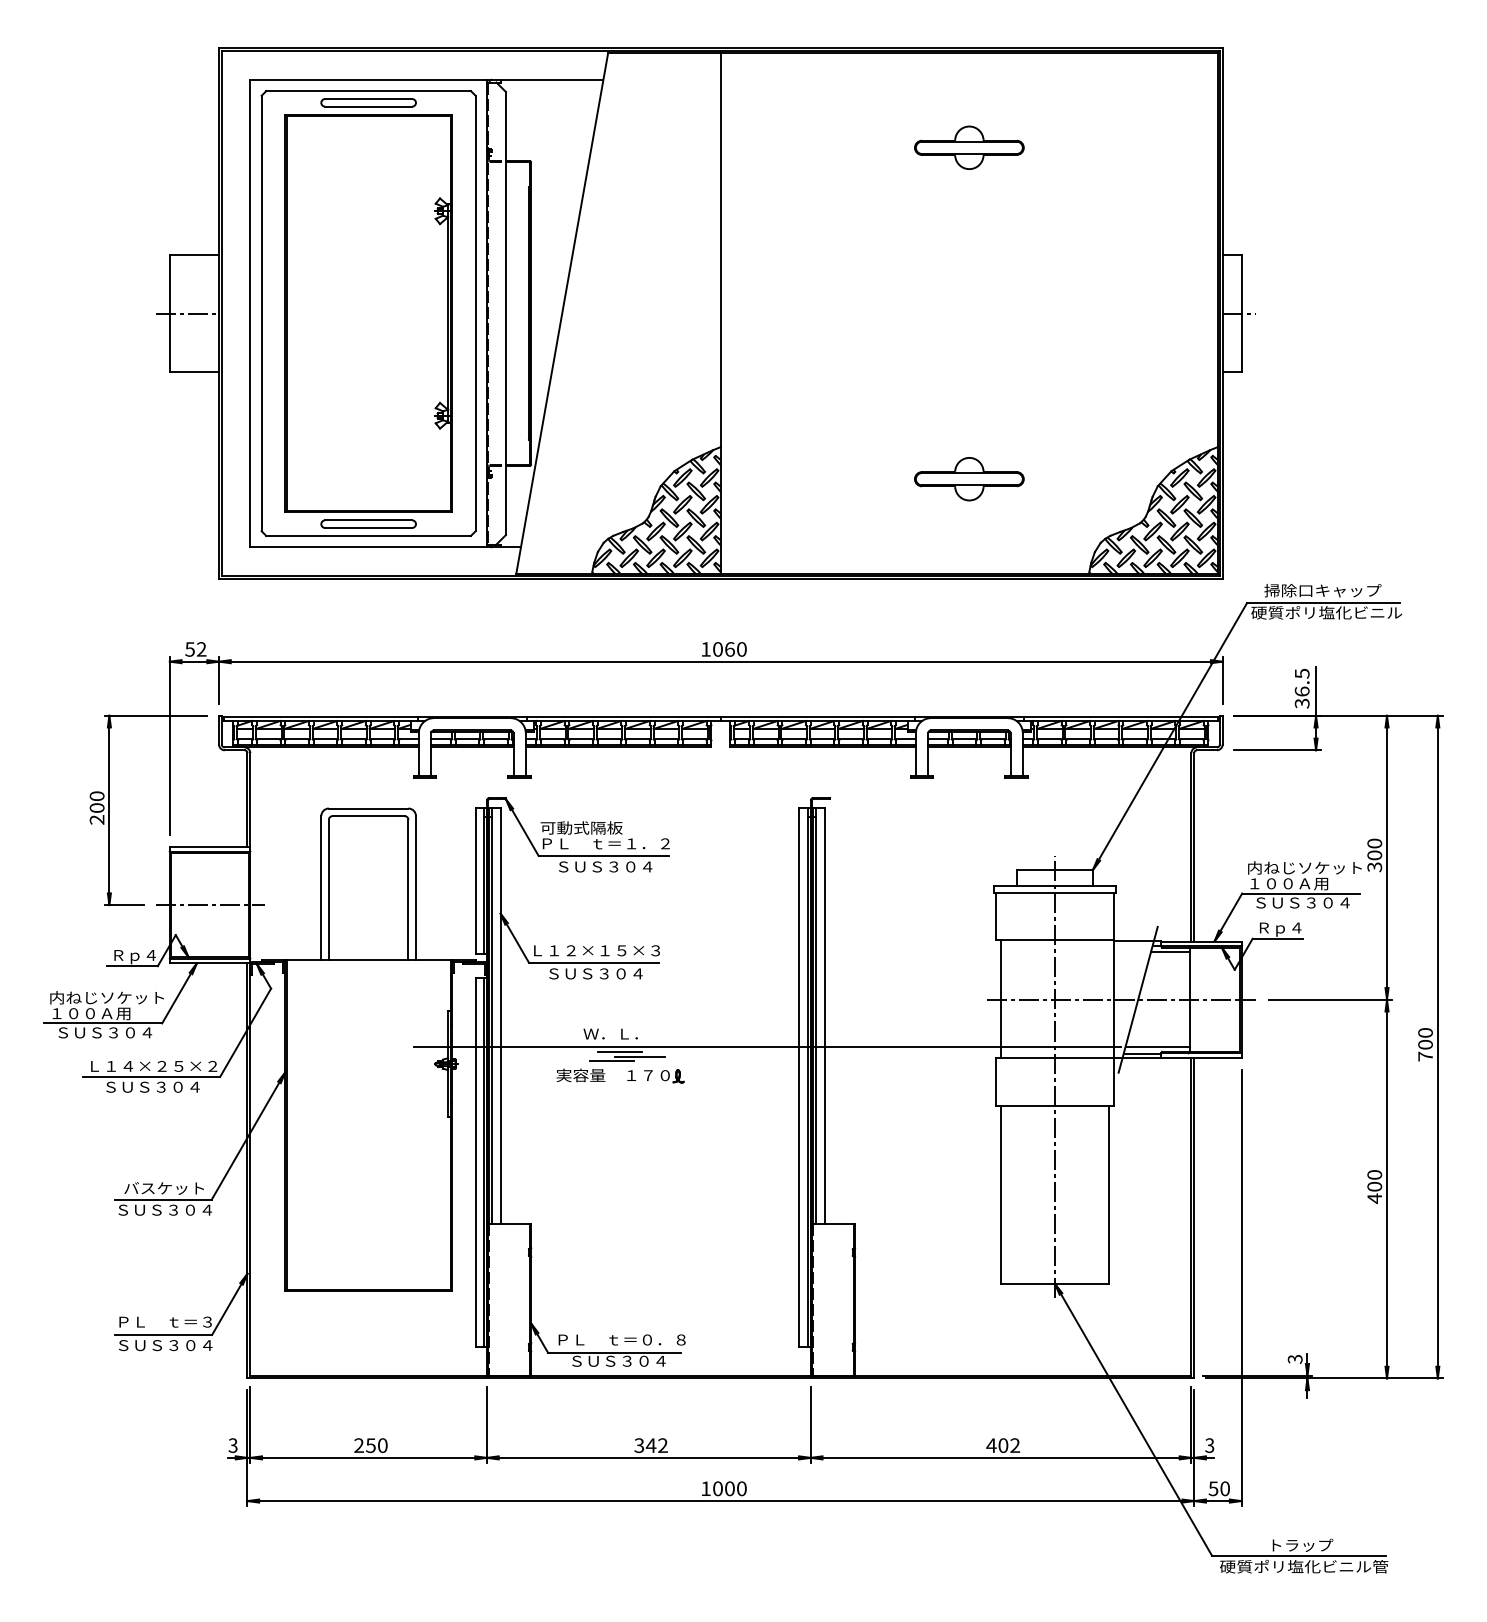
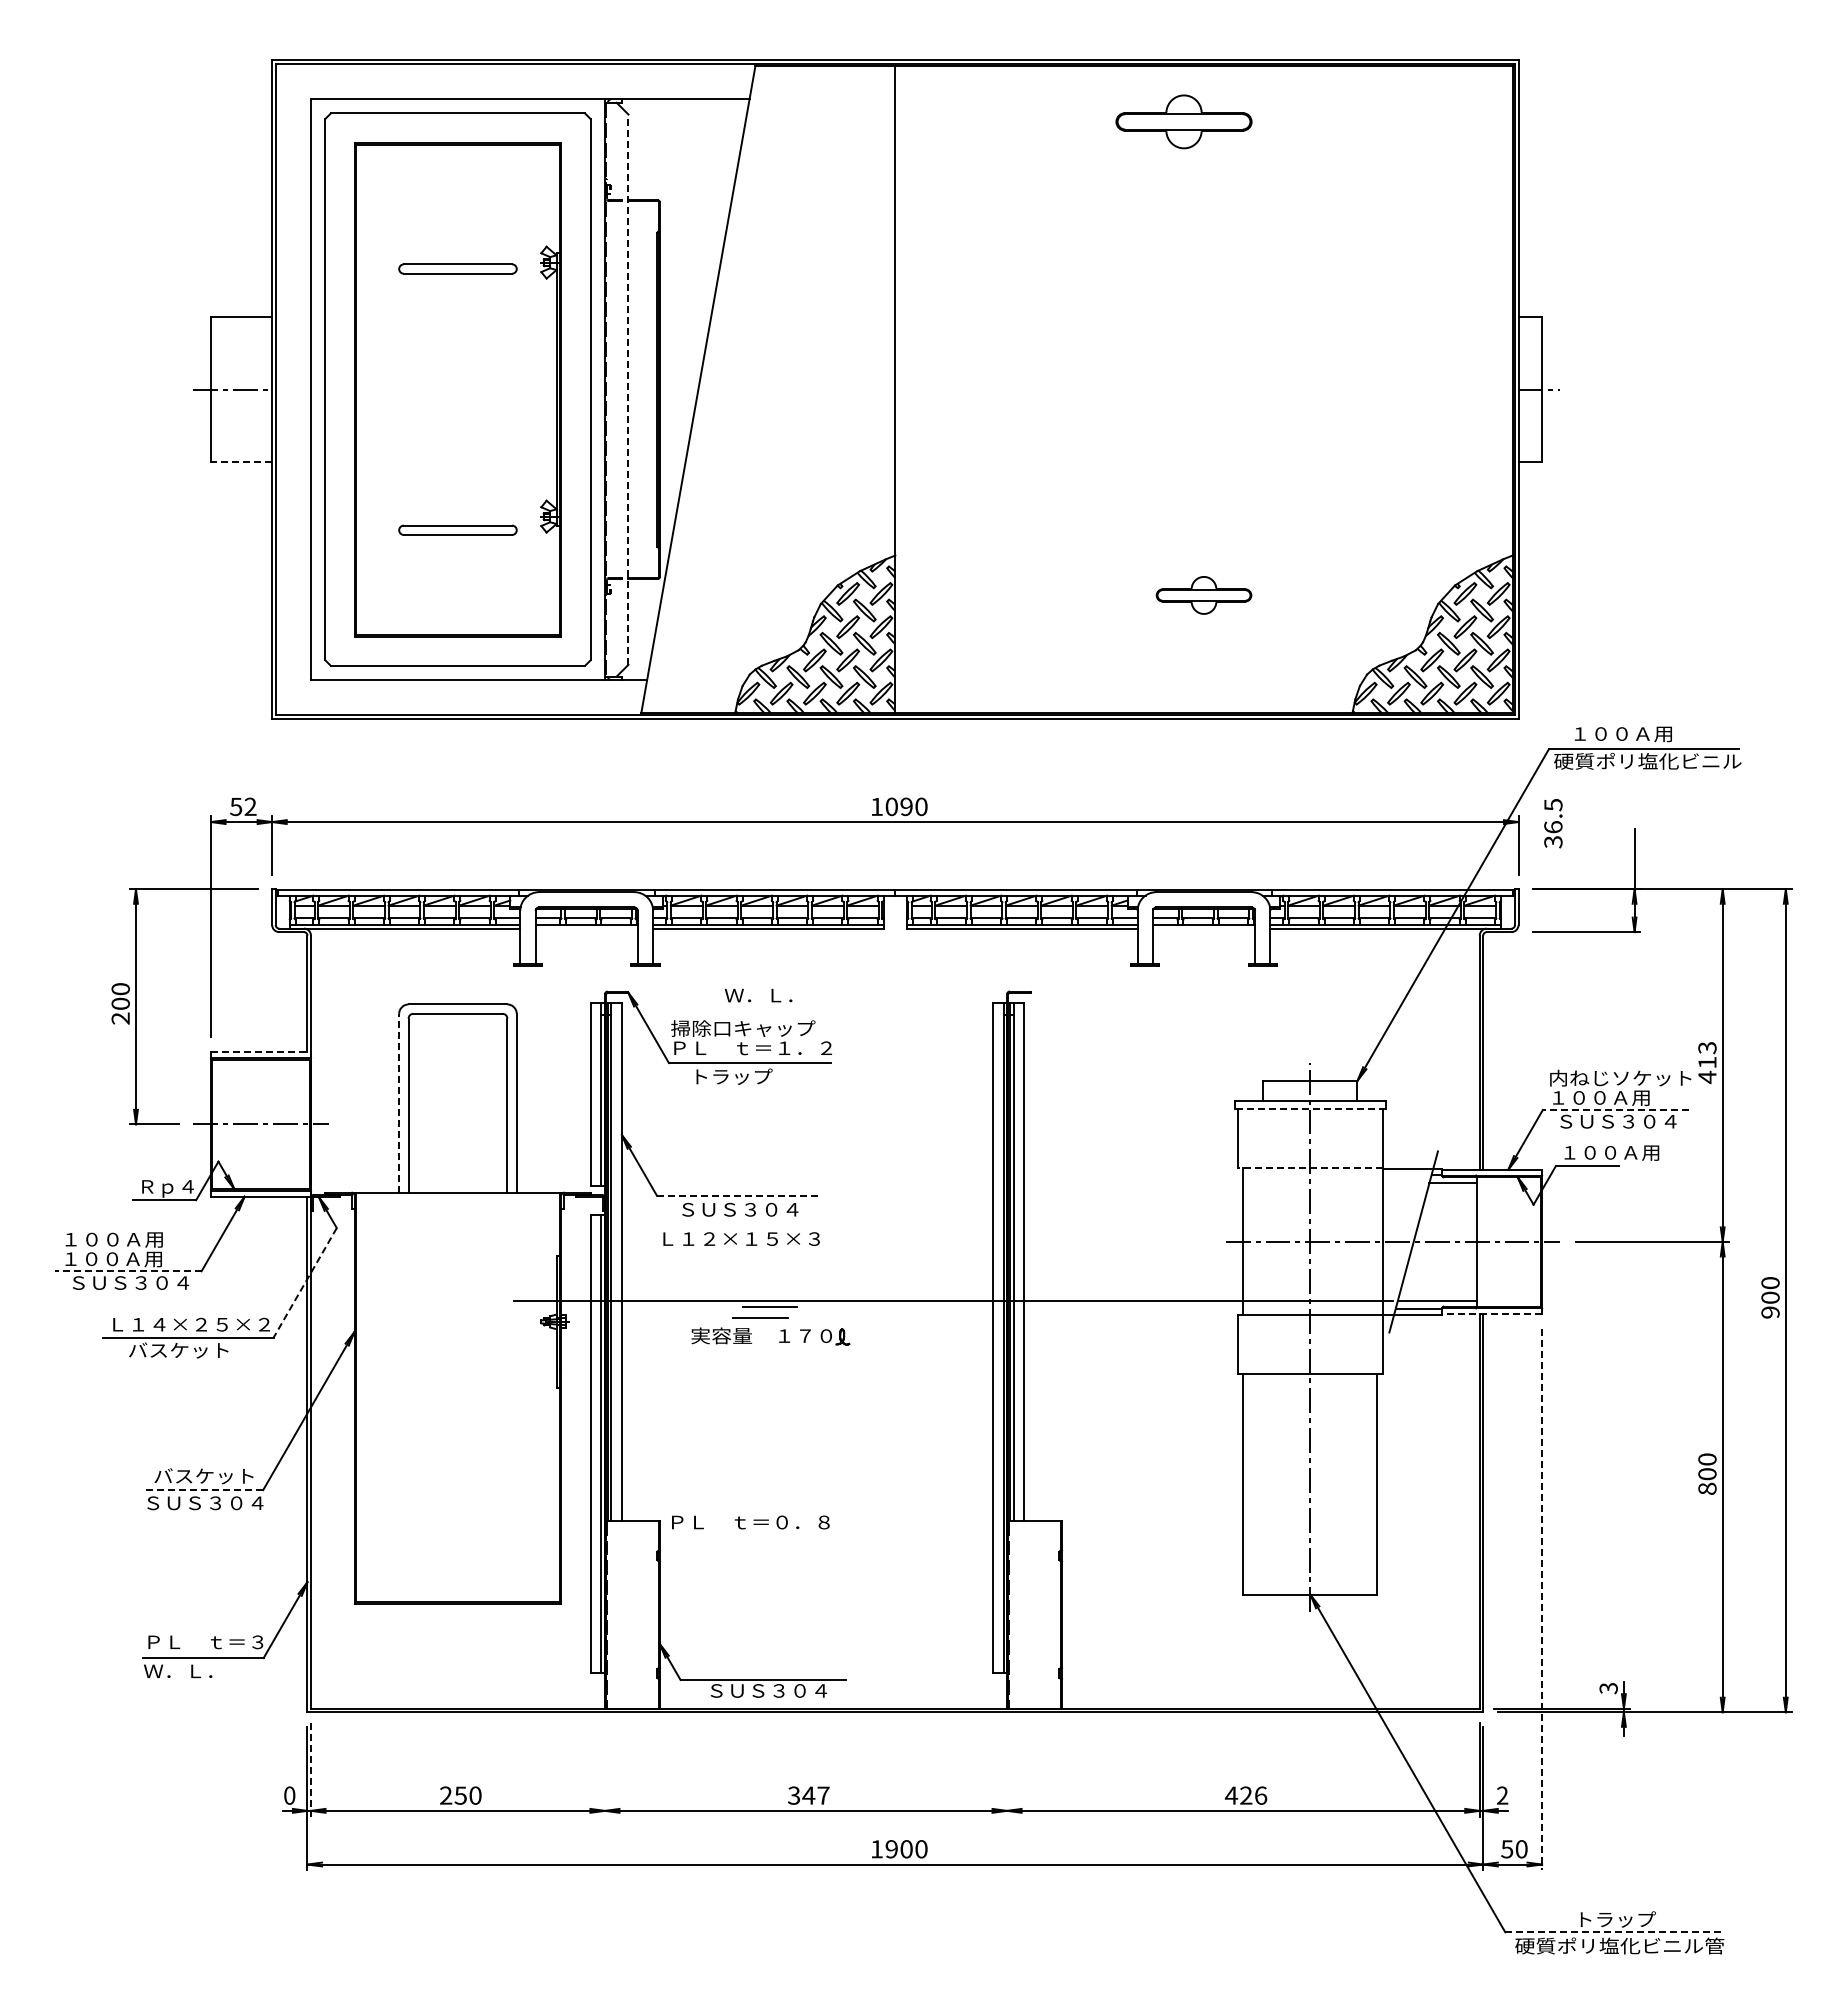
part: (368, 102) -> (457, 268), moved
part: (968, 147) -> (1183, 121), moved
line: (505, 313) -> (628, 389), solid -> dashed
line: (194, 371) -> (241, 461), solid -> dashed
part: (968, 479) -> (1203, 595), size x0.7
part: (368, 523) -> (457, 529), moved
text: (1322, 590) -> (1642, 733), 掃除口キャップ -> １００Ａ用
text: (729, 649) -> (906, 806), 1060 -> 1090
text: (1302, 688) -> (1553, 823), moved
line: (472, 747) -> (586, 928), removed
line: (968, 747) -> (1203, 928), removed
text: (598, 827) -> (743, 1028), 可動式隔板 -> 掃除口キャップ
line: (210, 847) -> (261, 1052), solid -> dashed
text: (1374, 855) -> (1707, 1062), 300 -> 413
text: (605, 866) -> (752, 1076), ＳＵＳ３０４ -> トラップ
line: (321, 887) -> (399, 1102), solid -> dashed
line: (1054, 893) -> (1309, 1109), solid -> dashed
line: (1300, 893) -> (1615, 1110), solid -> dashed
text: (1297, 929) -> (1611, 1154), Ｒｐ４ -> １００Ａ用
line: (1055, 939) -> (1310, 1167), solid -> dashed
text: (596, 950) -> (741, 1238), moved
line: (593, 962) -> (737, 1195), solid -> dashed
text: (106, 997) -> (132, 1239), 内ねじソケット -> １００Ａ用
line: (102, 1023) -> (127, 1271), solid -> dashed
line: (245, 1033) -> (304, 1283), solid -> dashed
text: (610, 1034) -> (758, 995), moved
line: (639, 1056) -> (794, 1312), removed
text: (1425, 1056) -> (1770, 1312), 700 -> 900
line: (1201, 1058) -> (1492, 1314), solid -> dashed
text: (151, 1087) -> (188, 1350), ＳＵＳ３０４ -> バスケット
text: (1374, 1198) -> (1707, 1488), 400 -> 800
line: (162, 1199) -> (202, 1490), solid -> dashed
line: (1241, 1287) -> (1542, 1599), solid -> dashed
text: (621, 1340) -> (750, 1522), moved
text: (163, 1345) -> (203, 1671), ＳＵＳ３０４ -> Ｗ．Ｌ．
line: (486, 1424) -> (604, 1769), removed
line: (811, 1424) -> (1007, 1769), removed
line: (250, 1425) -> (311, 1770), solid -> dashed
text: (233, 1445) -> (289, 1795), 3 -> 0
text: (662, 1445) -> (823, 1795), 342 -> 347
text: (1009, 1445) -> (1253, 1795), 402 -> 426
text: (1209, 1445) -> (1502, 1795), 3 -> 2
text: (717, 1488) -> (891, 1849), 1000 -> 1900
line: (1299, 1555) -> (1613, 1932), solid -> dashed

